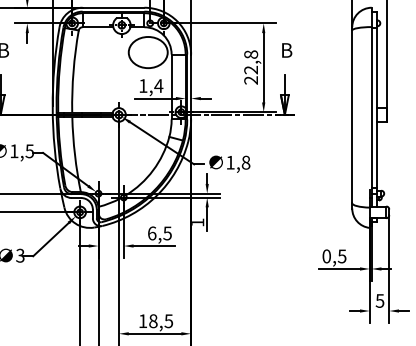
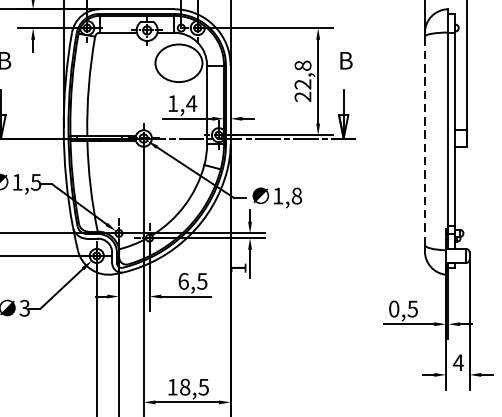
line: (352, 116) -> (425, 140), solid -> dashed
text: (379, 300) -> (457, 362), 5 -> 4

